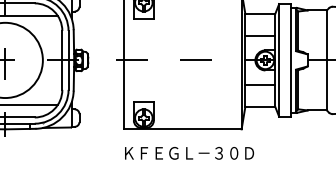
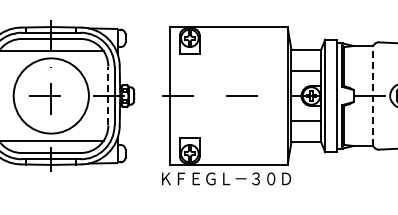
line: (62, 59) -> (108, 95), solid -> dashed
line: (326, 59) -> (372, 95), solid -> dashed
text: (189, 152) -> (226, 178), moved

